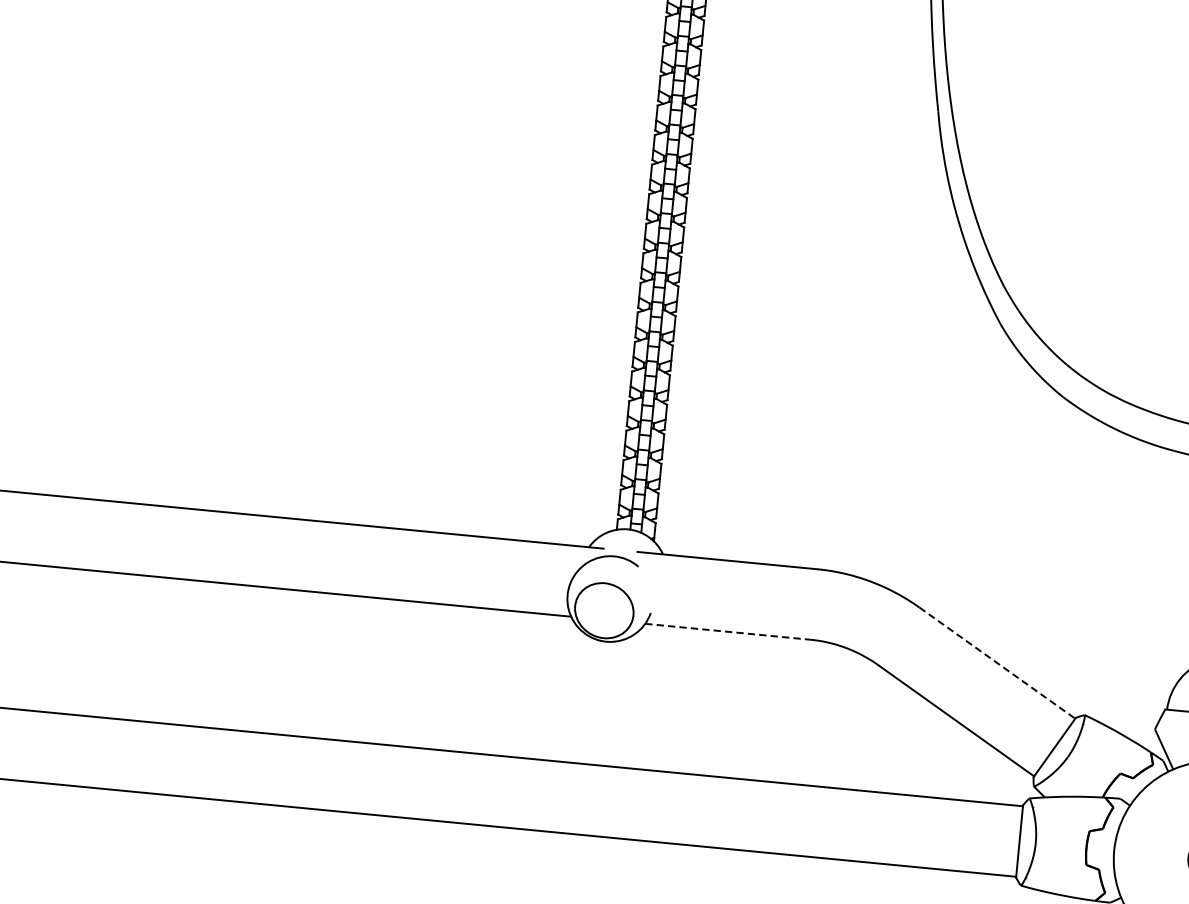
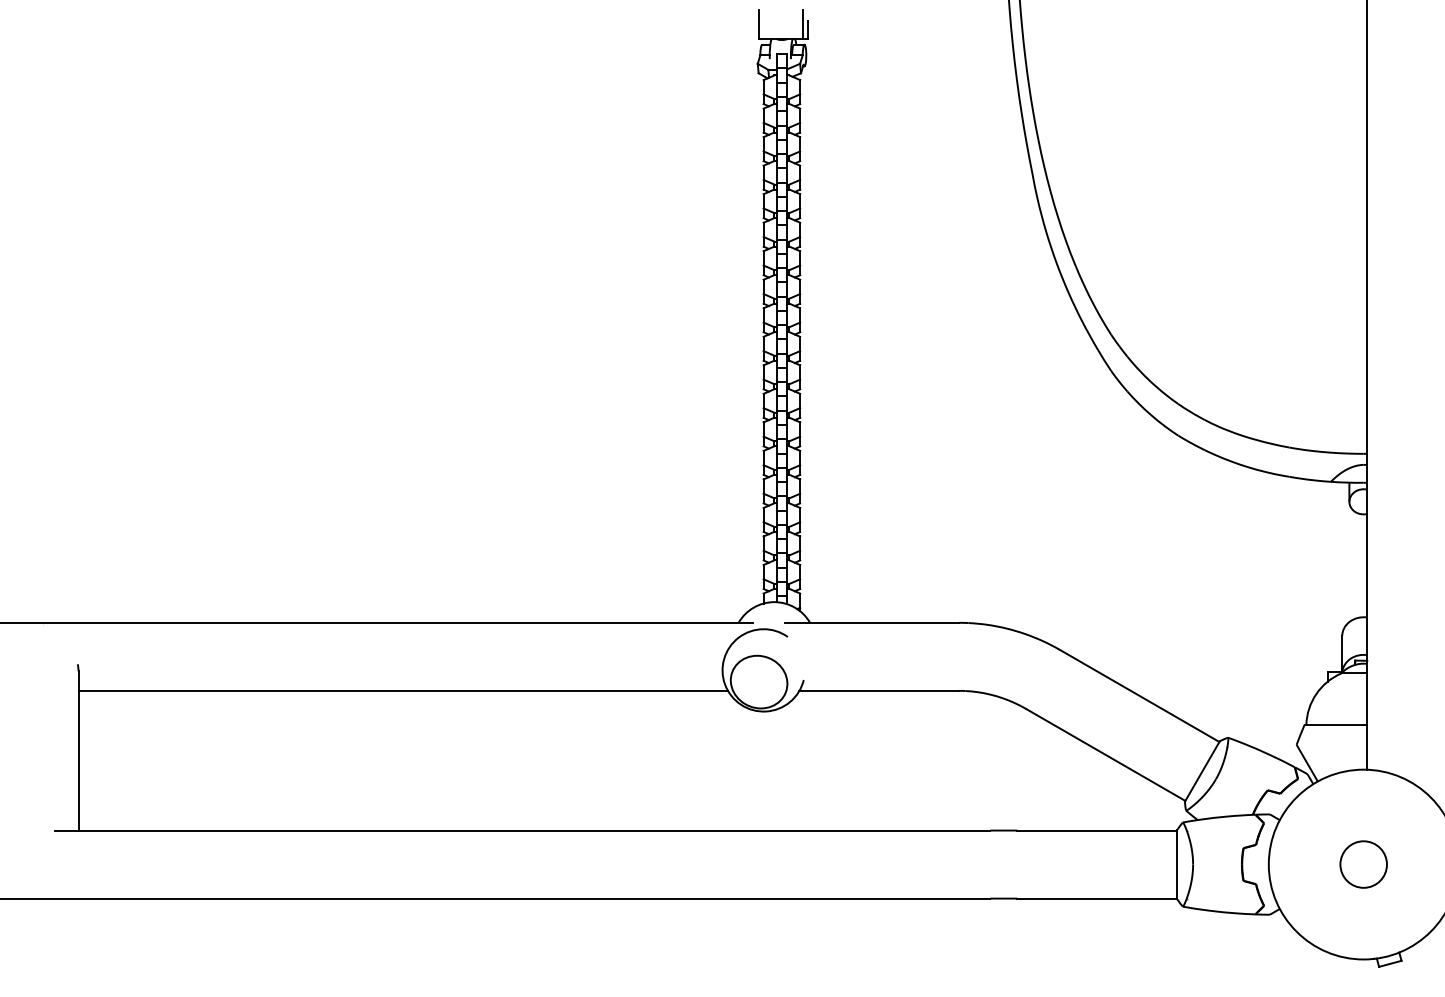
line: (728, 631) -> (879, 690), dashed -> solid
line: (997, 663) -> (1139, 696), dashed -> solid

